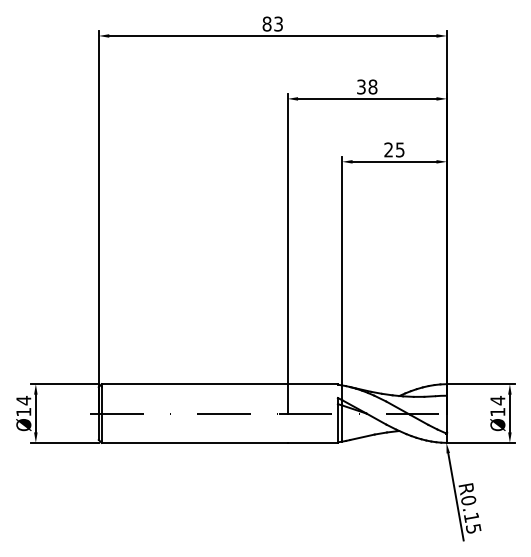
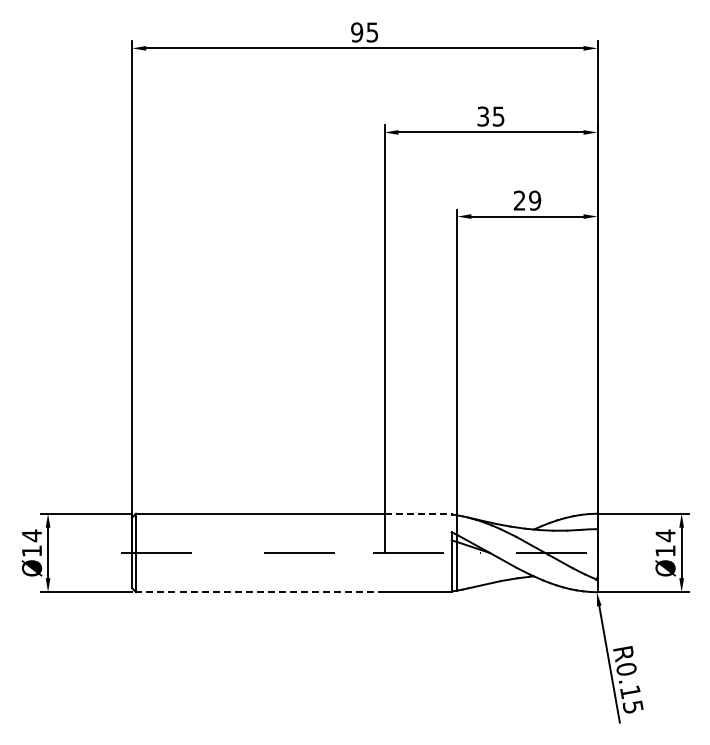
text: (272, 24) -> (364, 32), 83 -> 95
text: (372, 86) -> (498, 116), 38 -> 35
text: (400, 149) -> (535, 200), 25 -> 29
line: (313, 383) -> (418, 513), solid -> dashed
line: (194, 443) -> (259, 592), solid -> dashed

